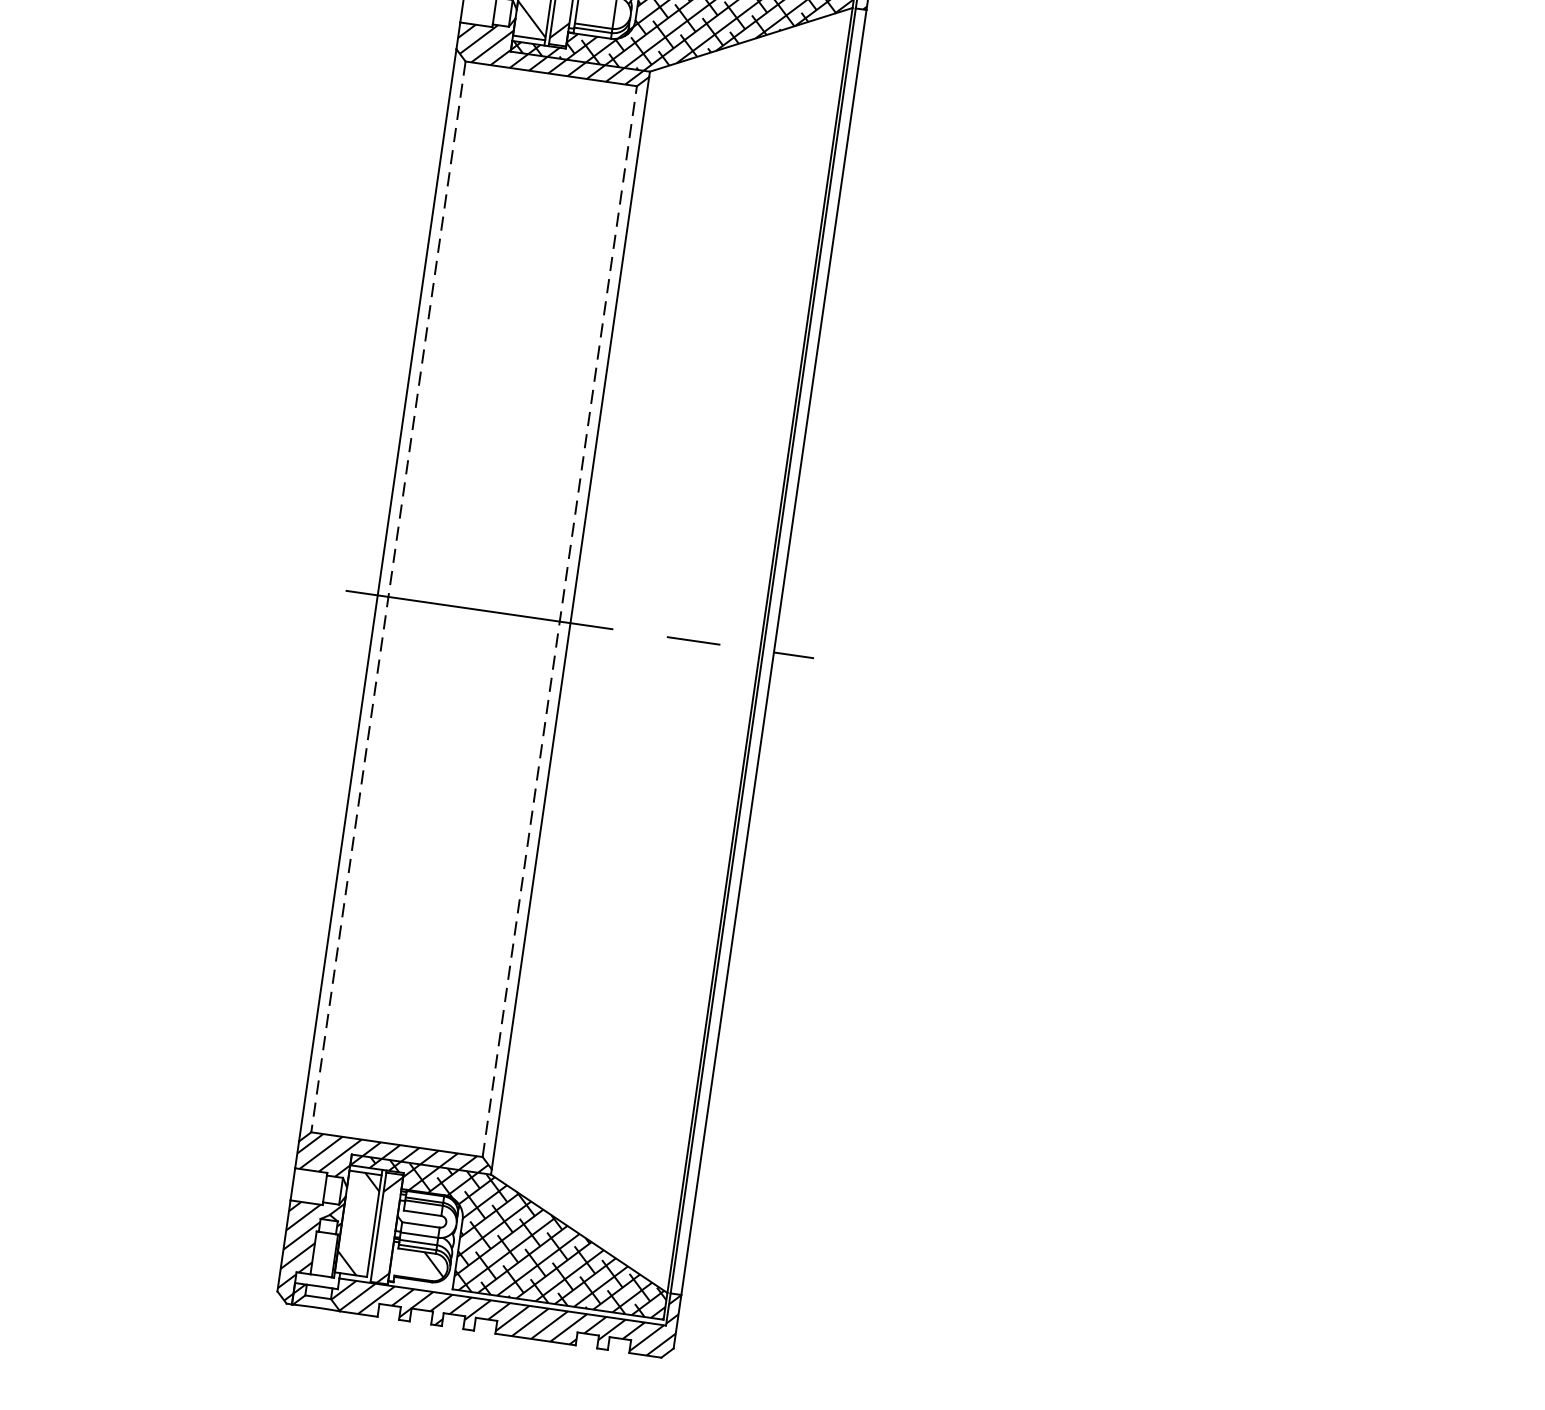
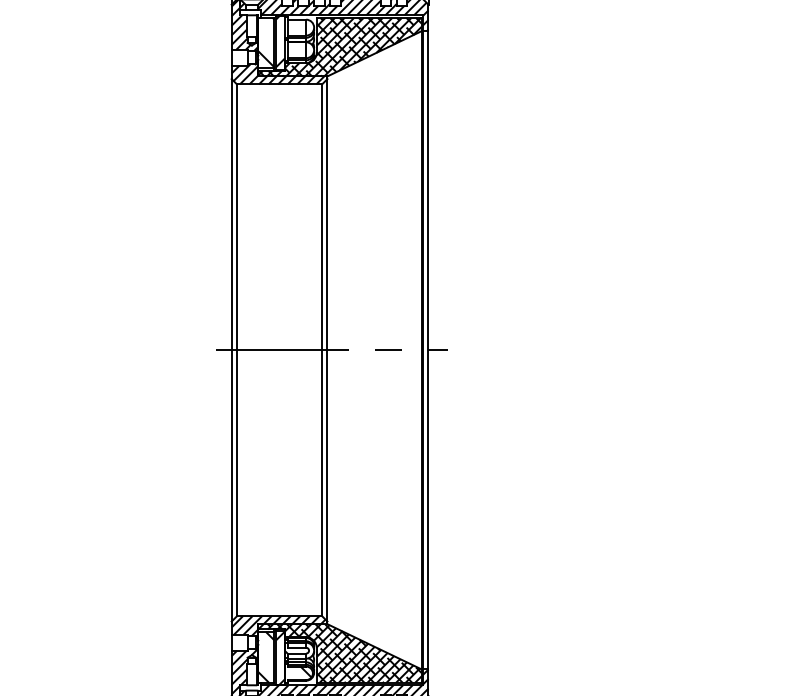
line: (389, 597) -> (237, 350), dashed -> solid
line: (560, 622) -> (322, 350), dashed -> solid

